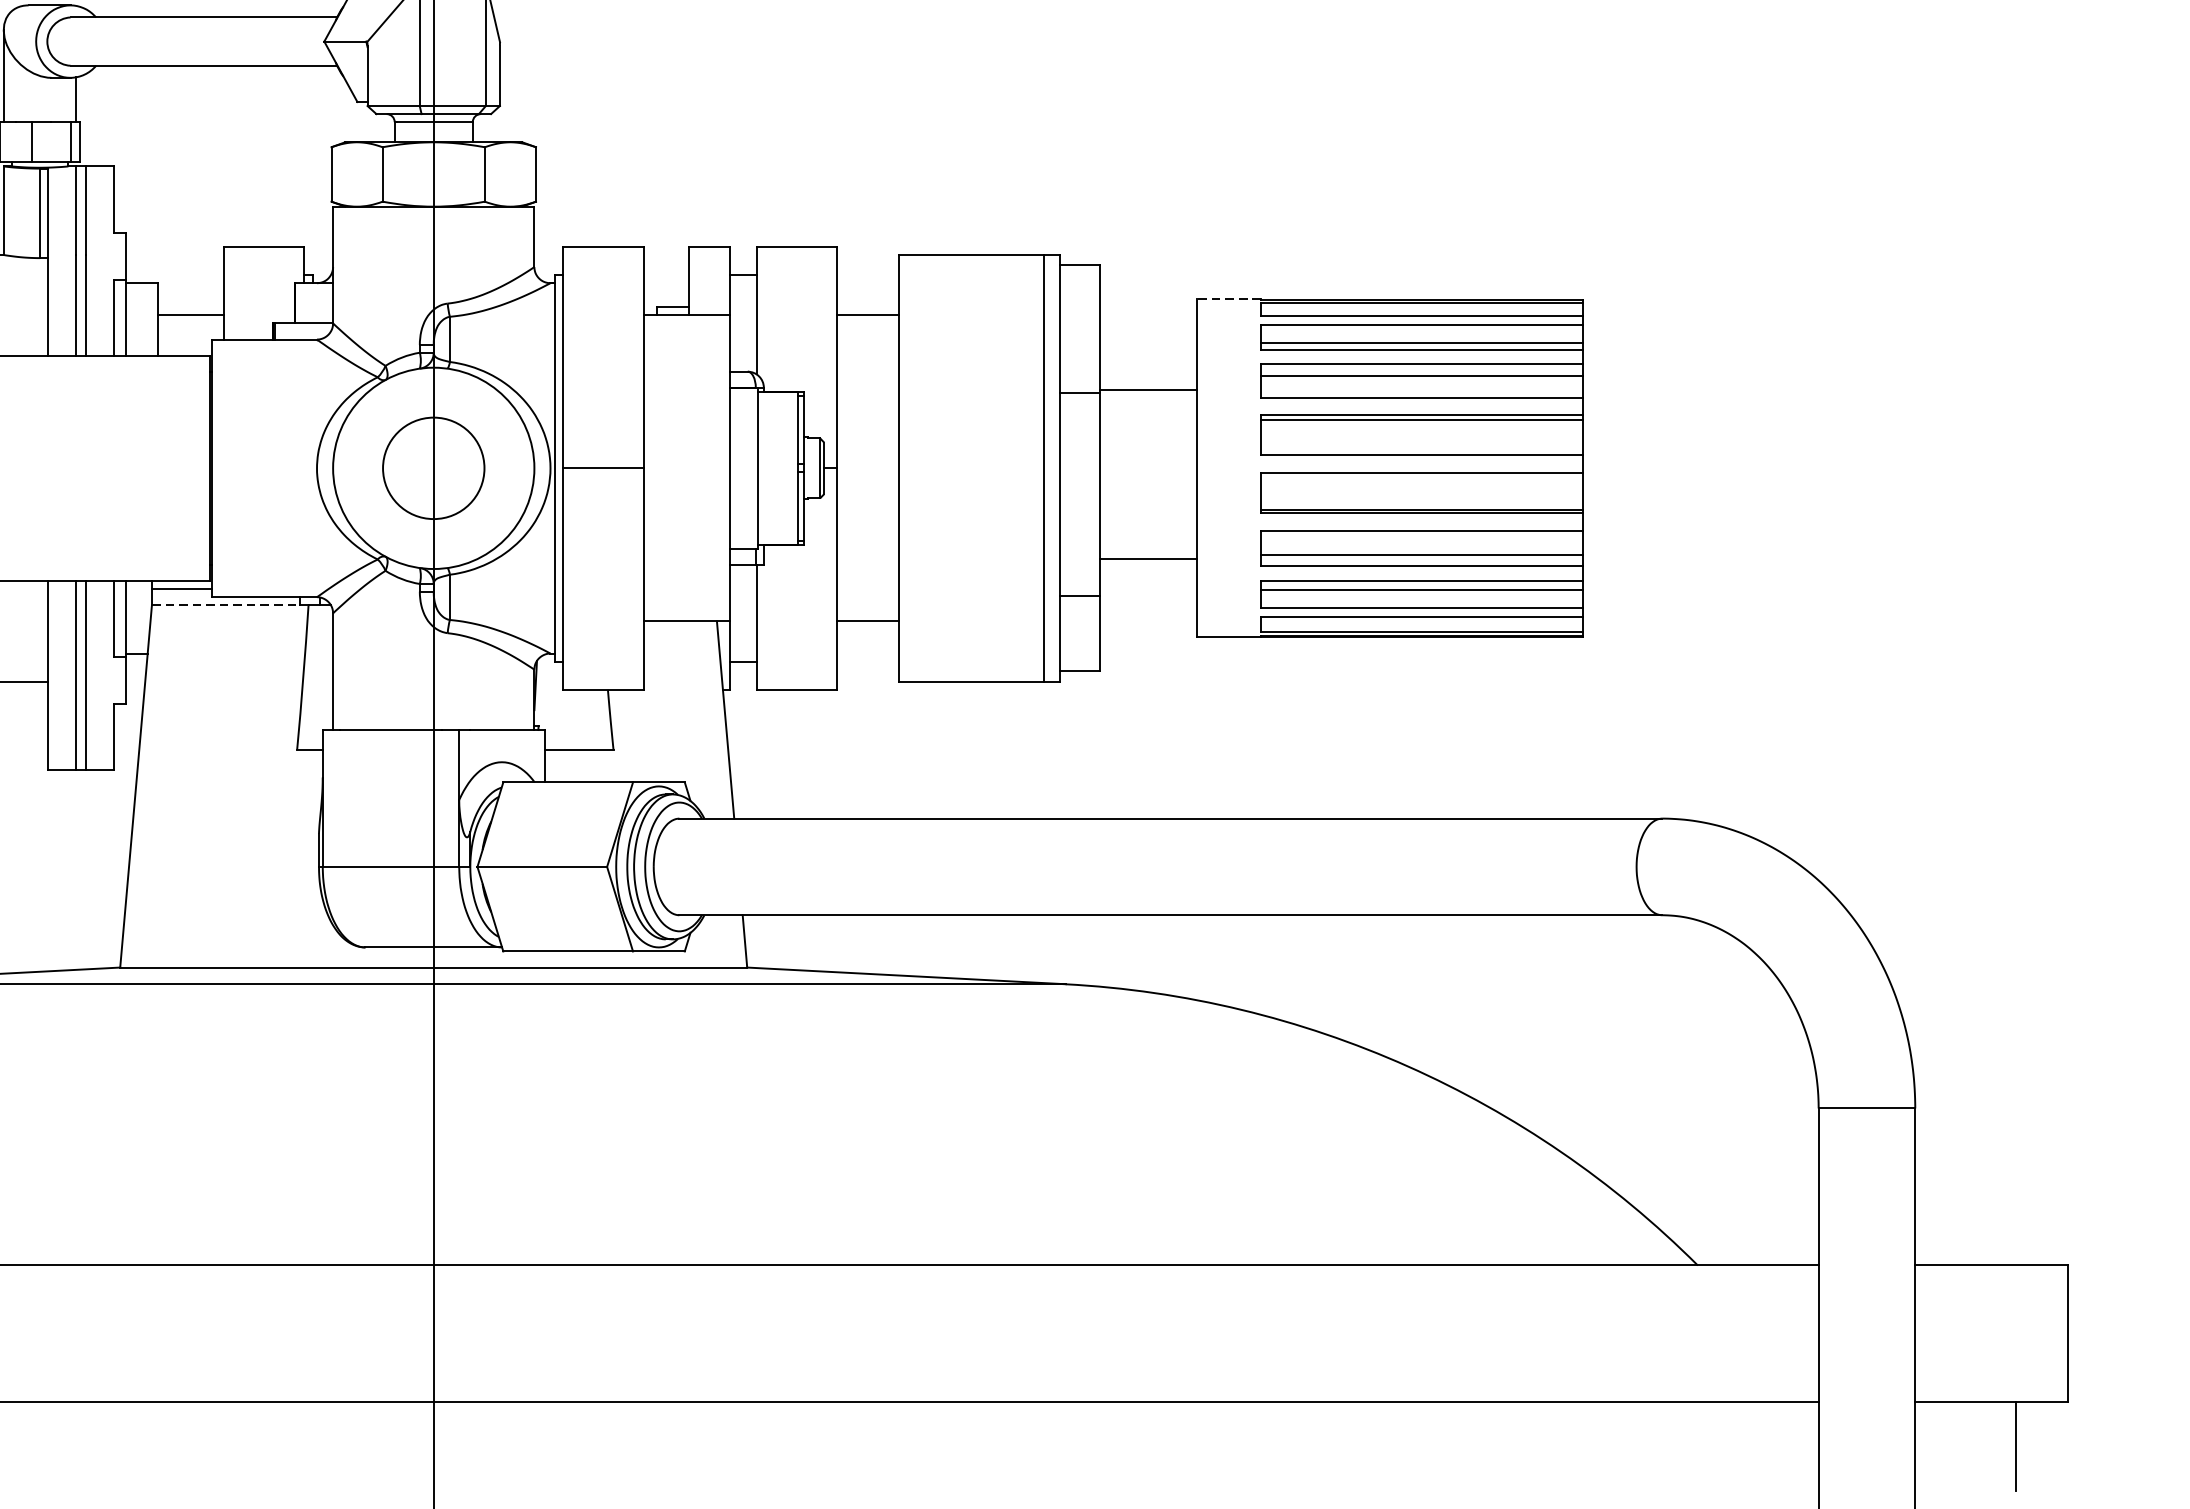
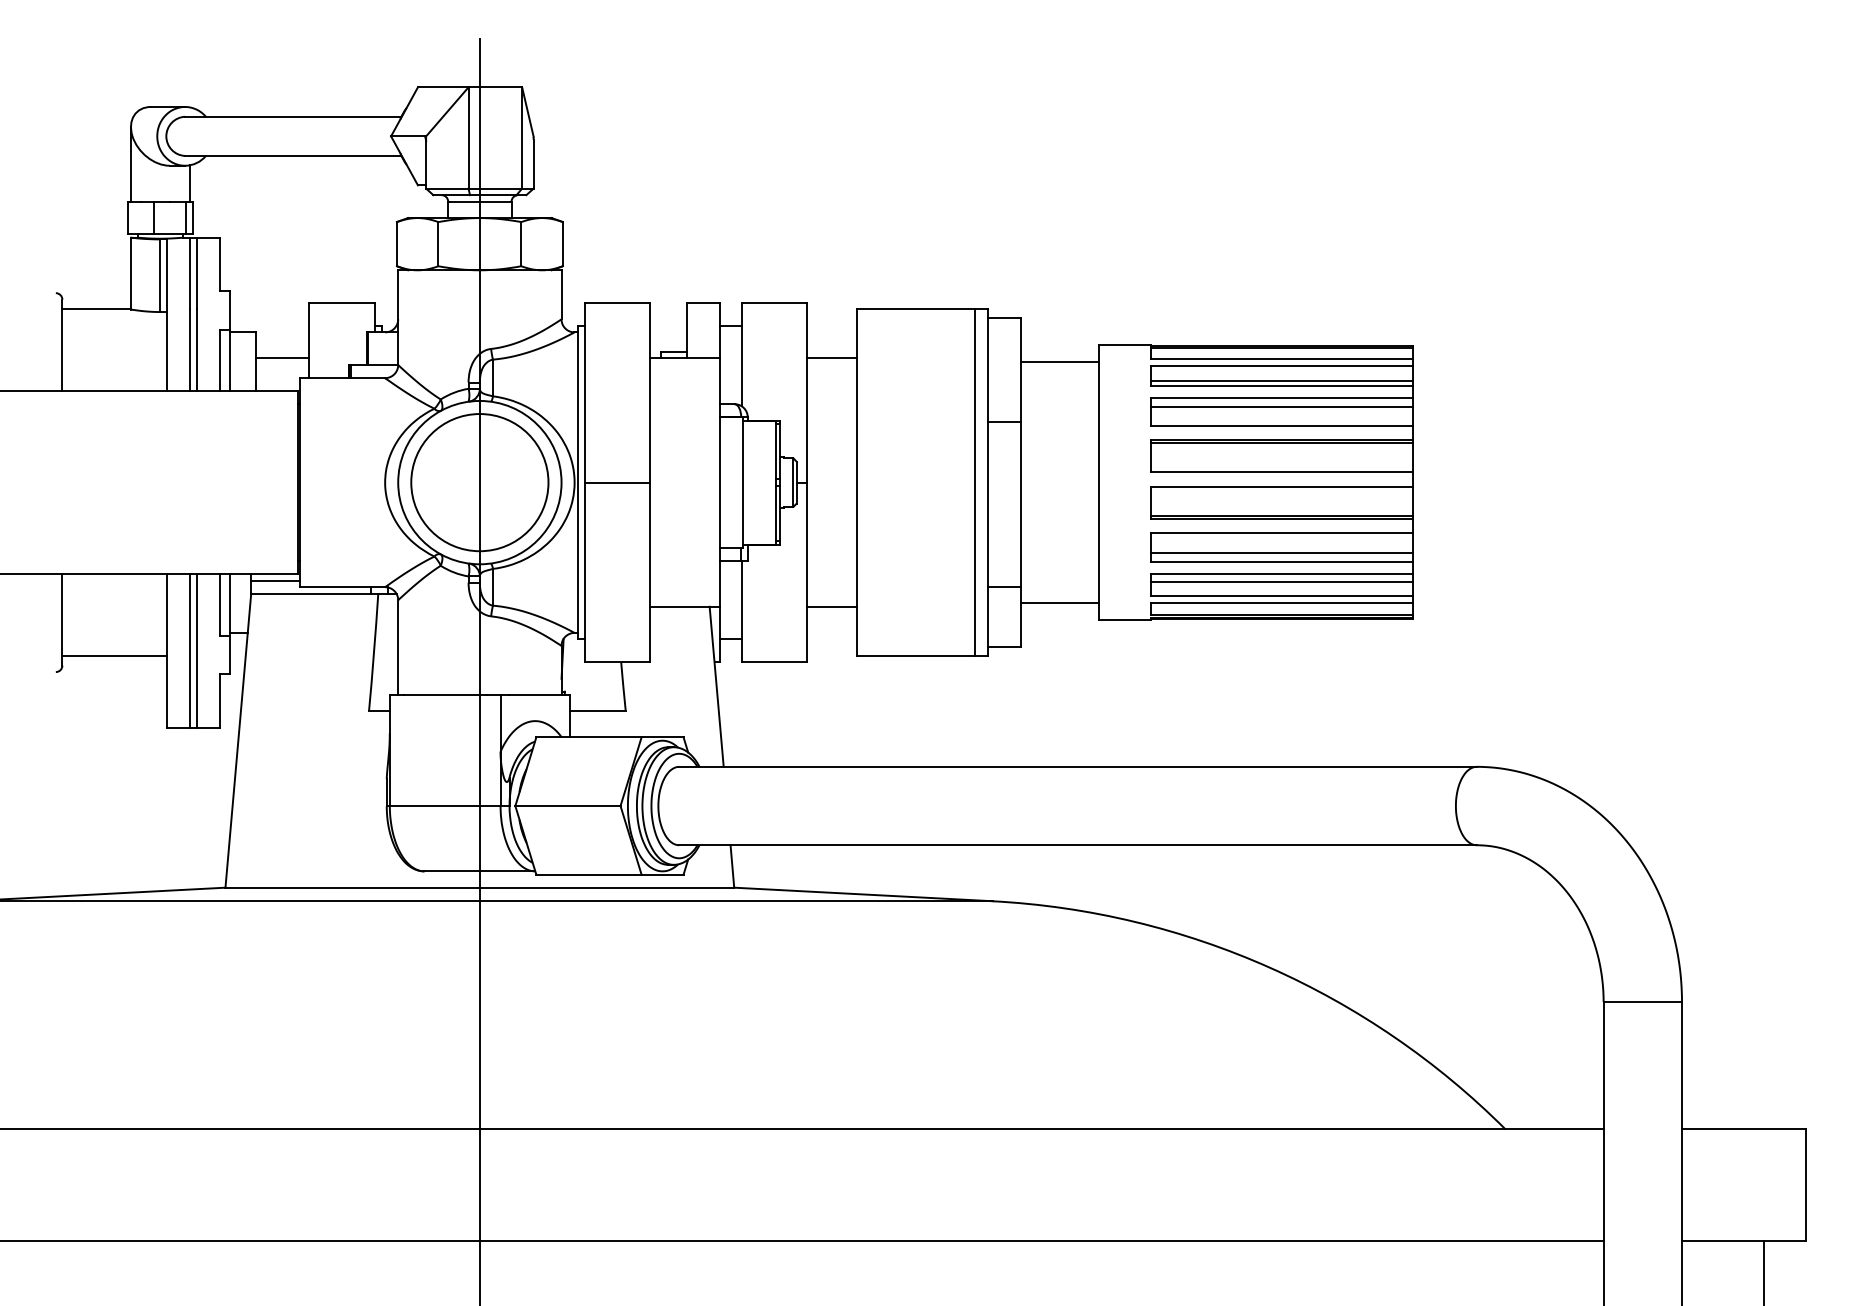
line: (1228, 299) -> (1124, 345), dashed -> solid
line: (1148, 389) -> (1059, 361), moved
circle: (433, 468) -> (479, 482), size x1.67
line: (1148, 559) -> (1059, 603), moved
line: (226, 604) -> (311, 593), dashed -> solid

